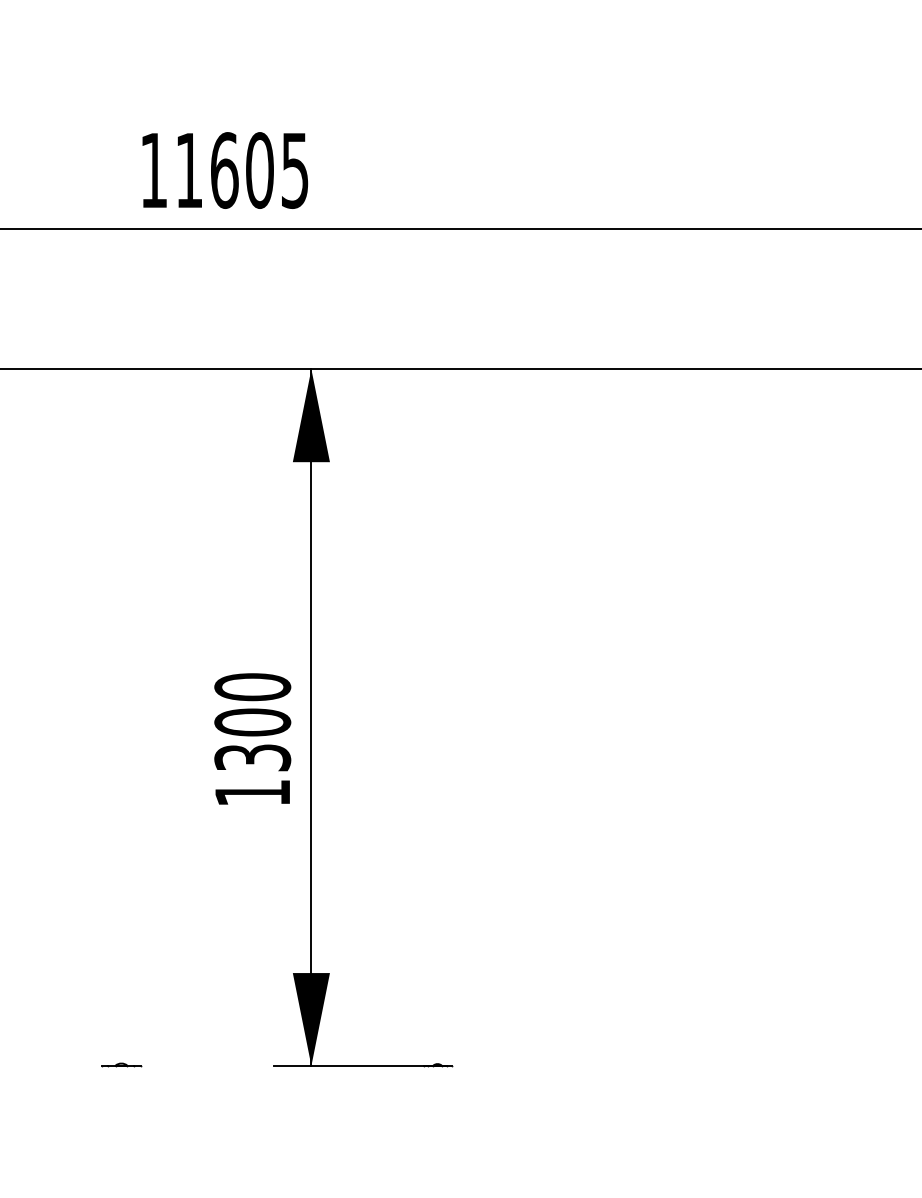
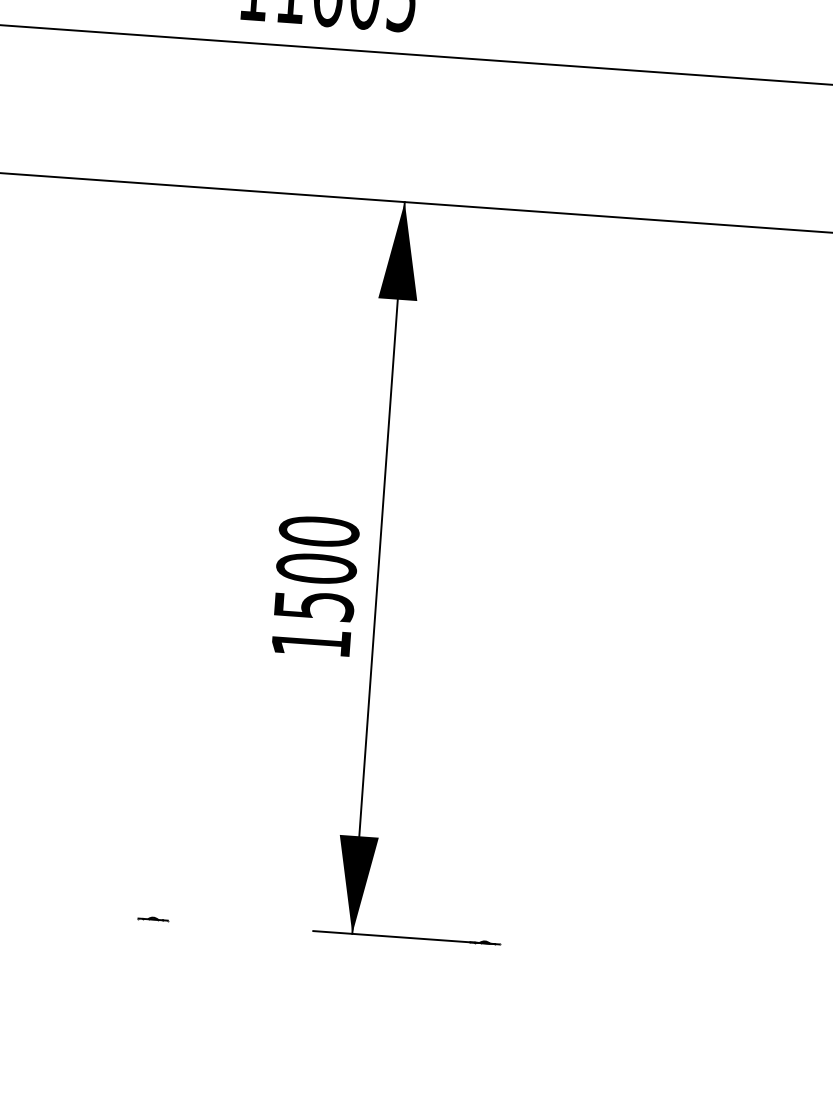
text: (252, 757) -> (313, 605), 1300 -> 1500
part: (122, 1065) -> (153, 919), size x0.71

